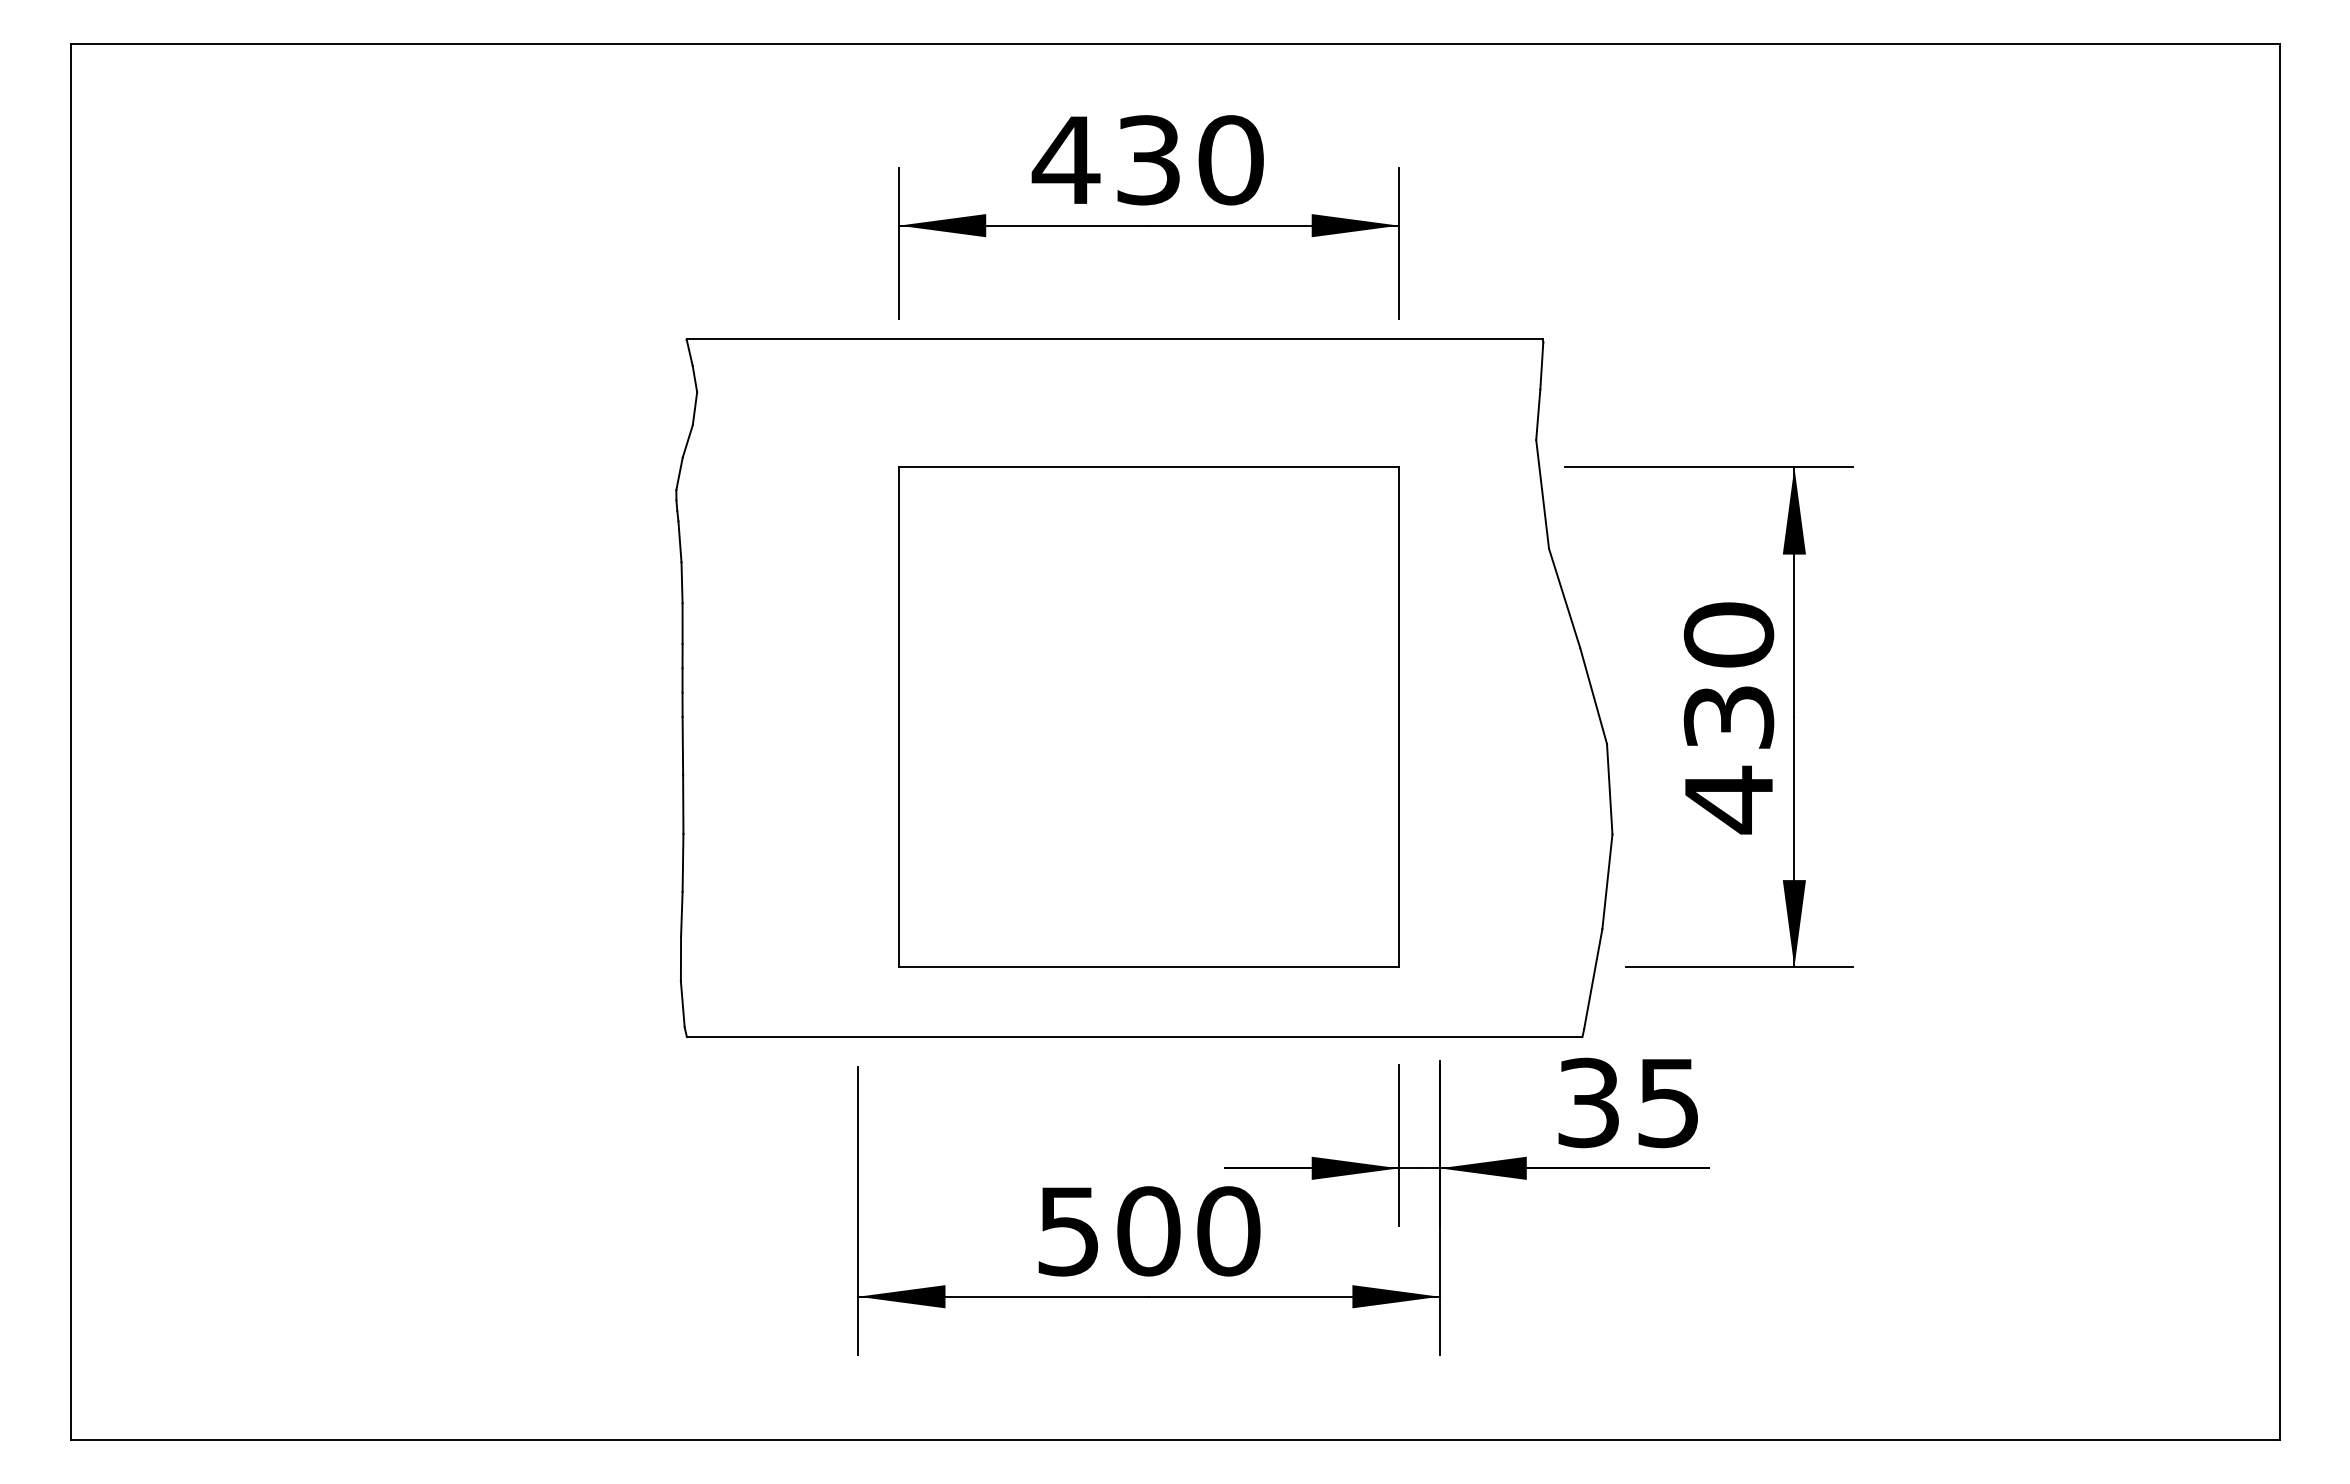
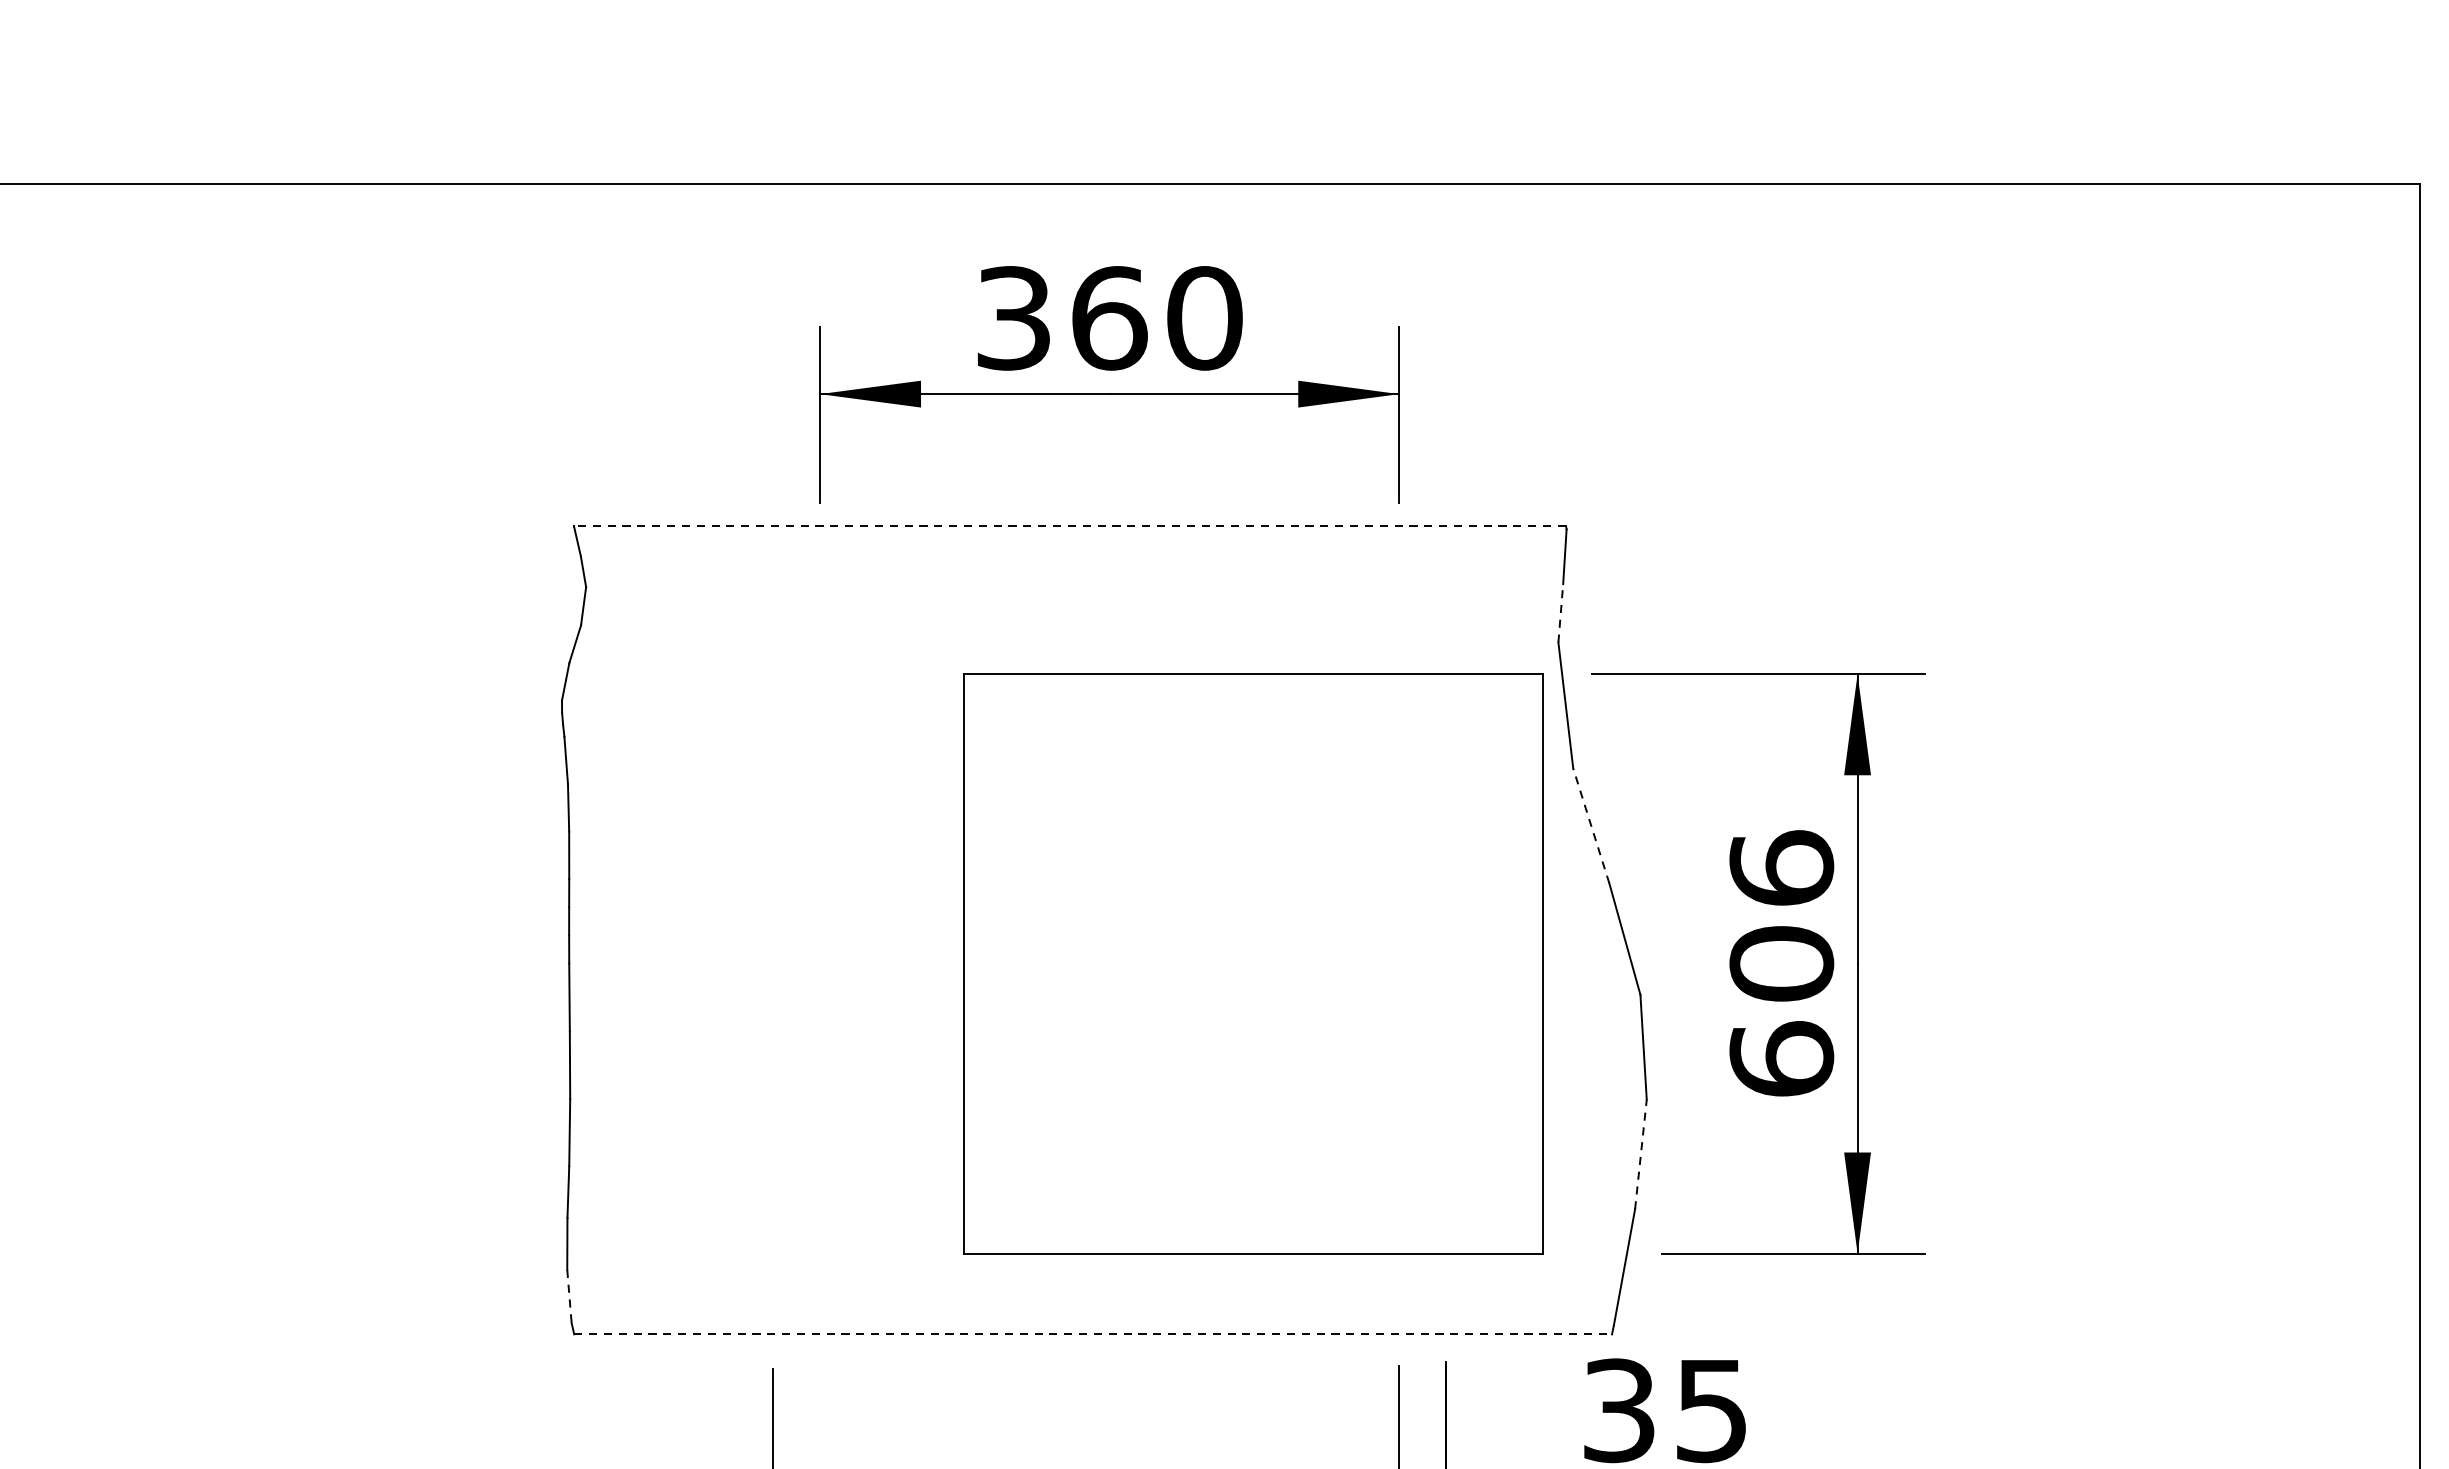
text: (1106, 160) -> (1060, 318), 430 -> 360
line: (1114, 339) -> (1069, 526), solid -> dashed
line: (1538, 414) -> (1561, 612), solid -> dashed
line: (1564, 598) -> (1591, 826), solid -> dashed
part: (1148, 716) -> (1252, 962), moved
text: (1728, 718) -> (1781, 965), 430 -> 606
line: (1607, 881) -> (1641, 1154), solid -> dashed
line: (682, 1004) -> (569, 1296), solid -> dashed
line: (1134, 1037) -> (1092, 1334), solid -> dashed

